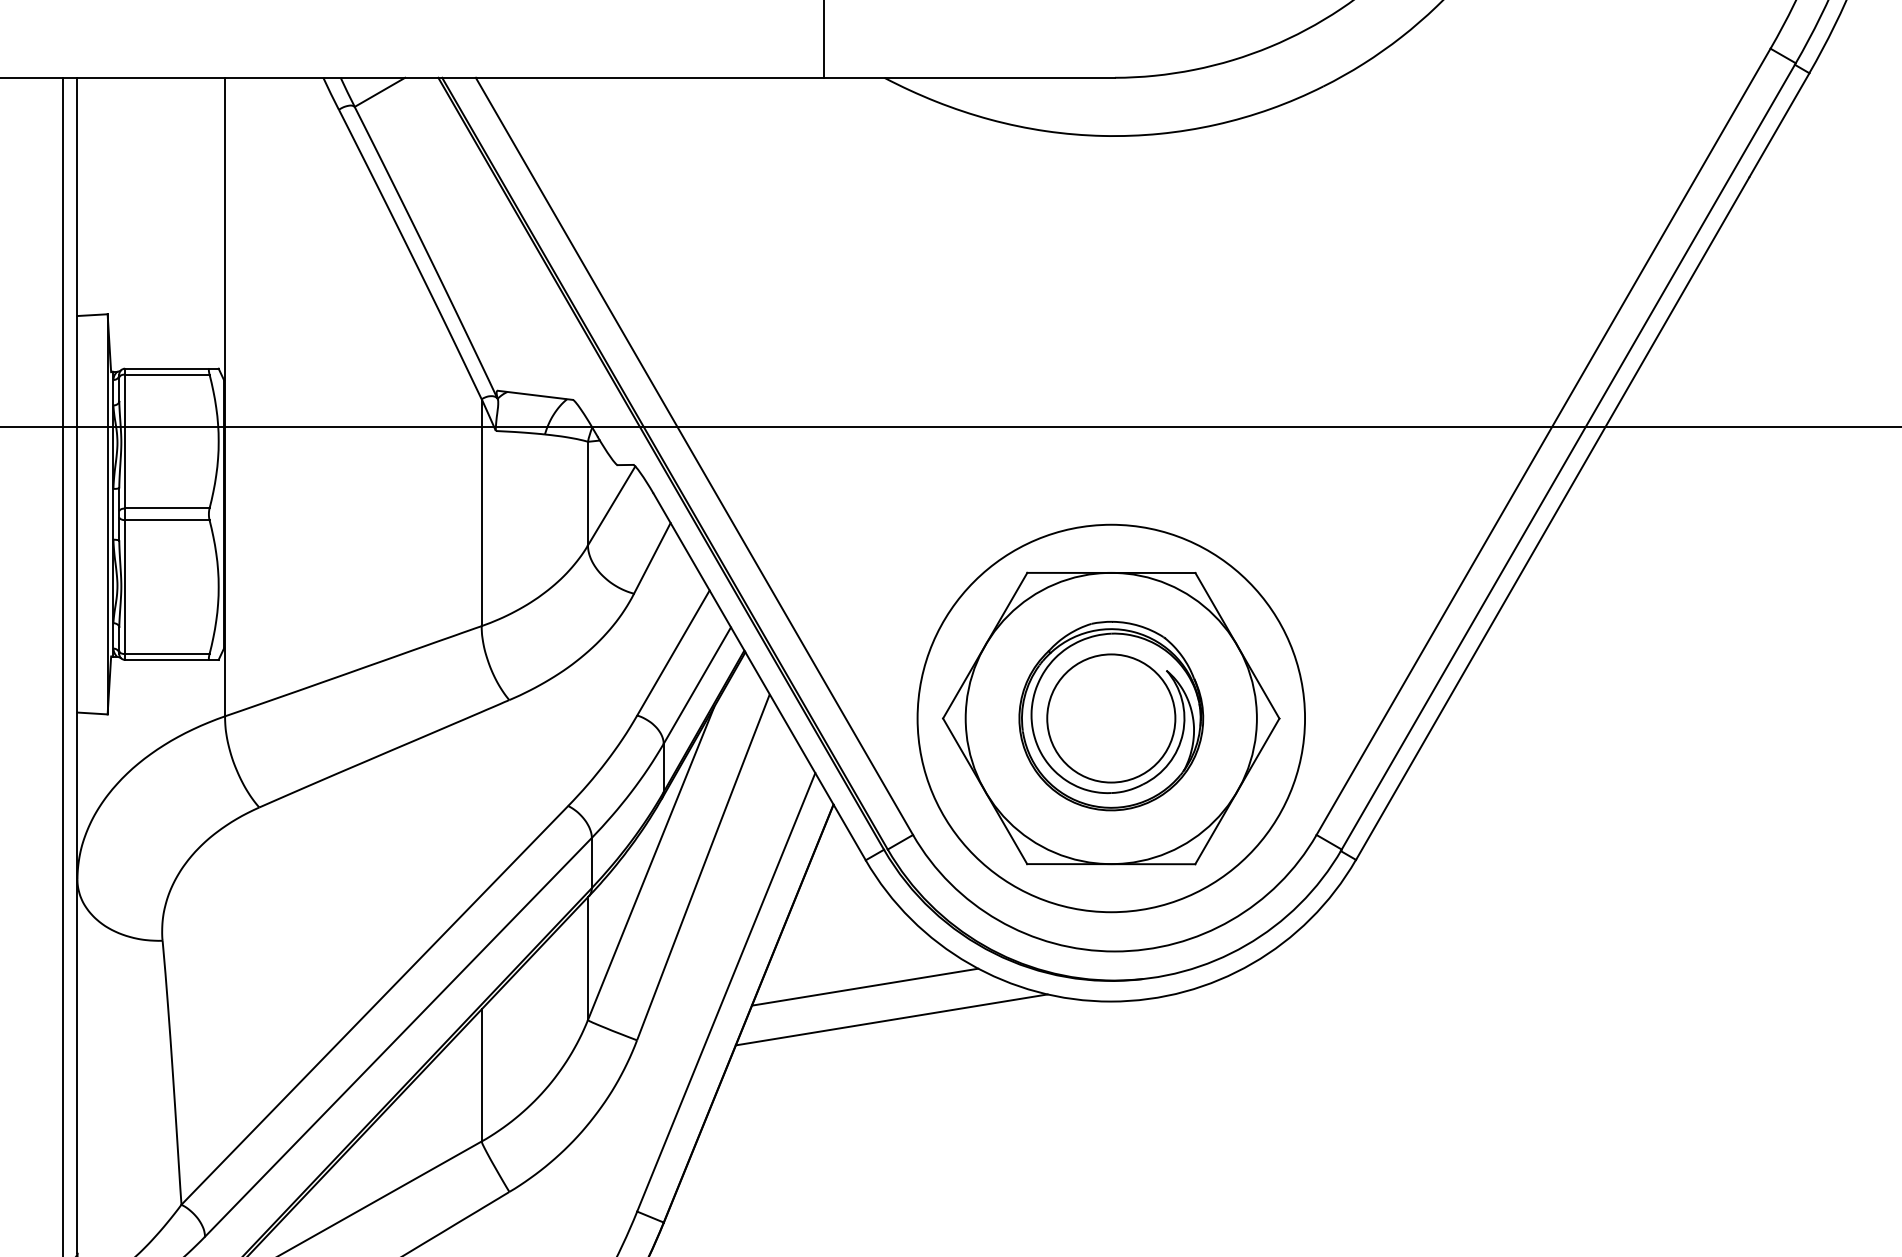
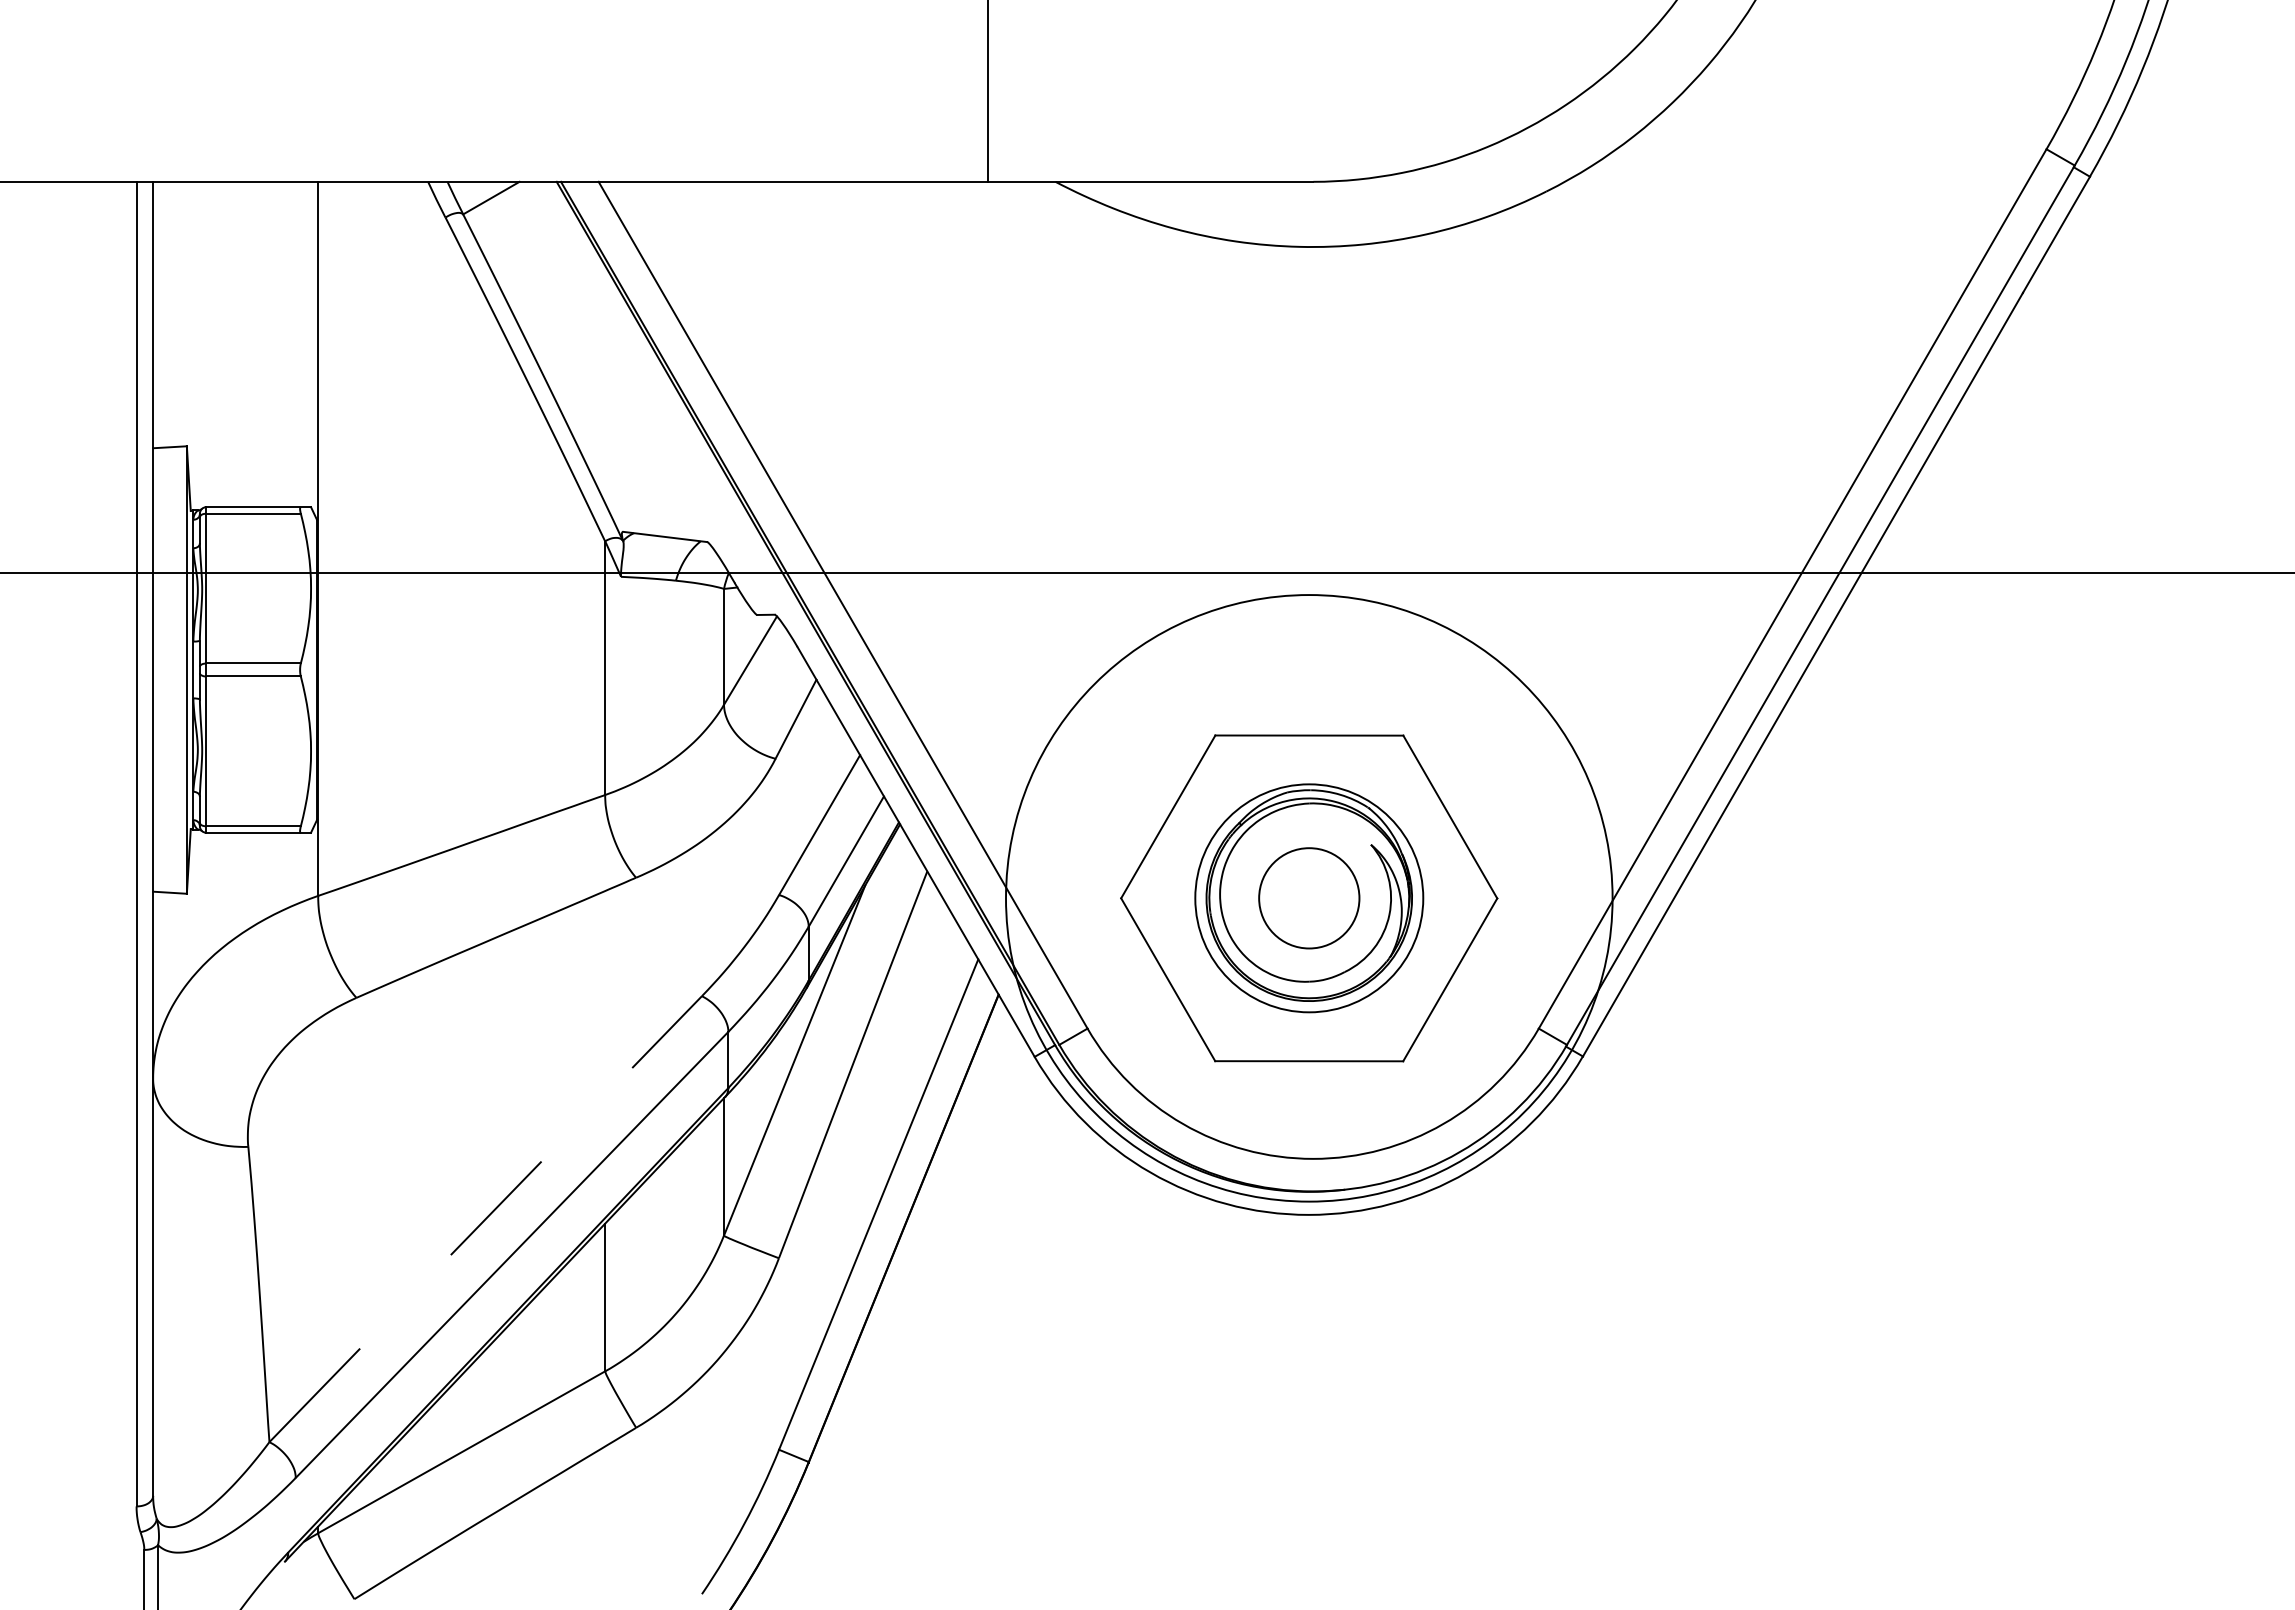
circle: (1110, 717) -> (1308, 897), size x0.7
circle: (1110, 717) -> (1308, 897), size x1.4
circle: (1111, 718) -> (1309, 898), size x0.7
line: (864, 986) -> (1033, 1198), removed
line: (374, 1005) -> (485, 1219), solid -> dashed
line: (891, 1019) -> (1063, 1234), removed

